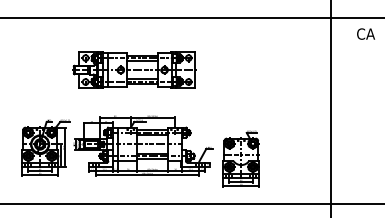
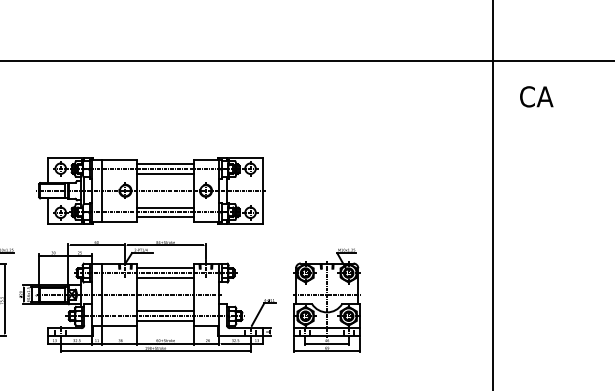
text: (365, 33) -> (535, 95), moved
part: (134, 69) -> (150, 189), moved
part: (240, 158) -> (325, 300), moved

